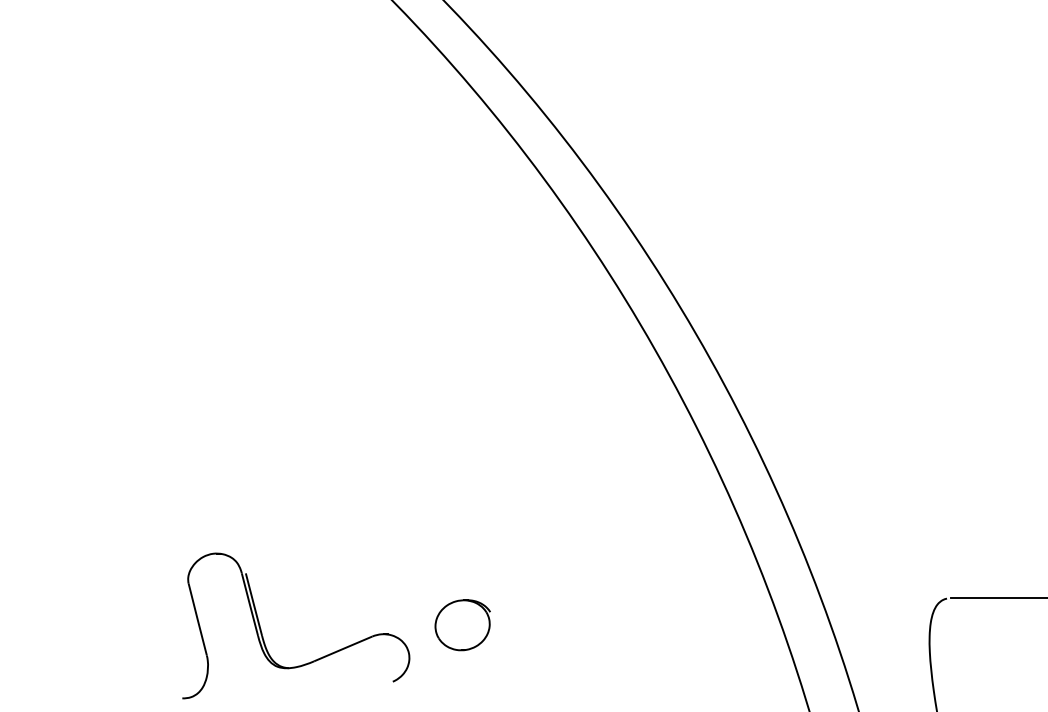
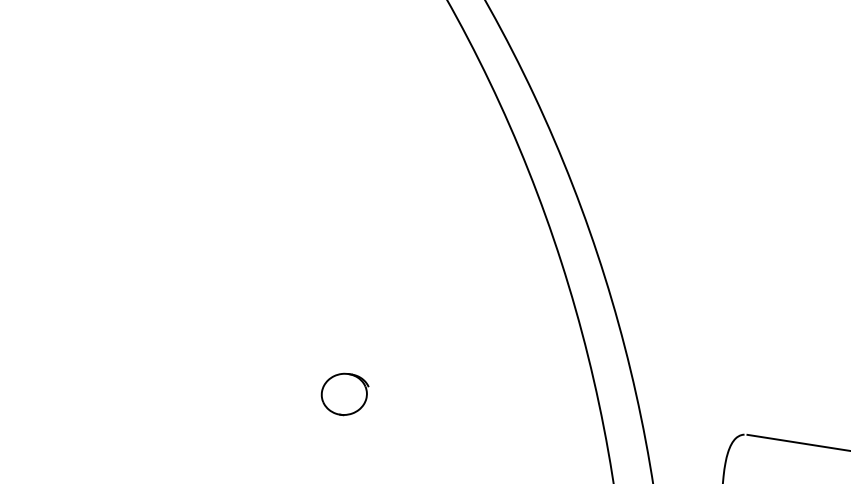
part: (262, 632) -> (179, 374), removed

